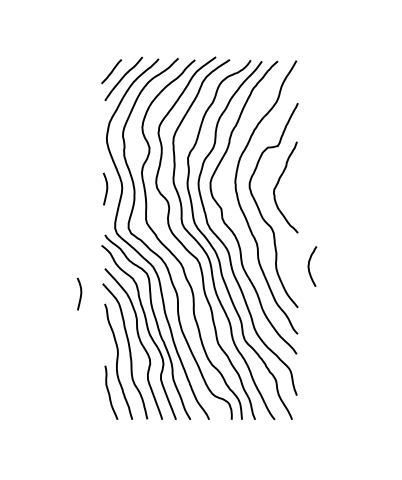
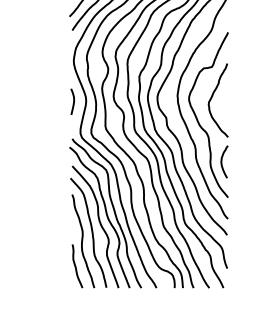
curve: (309, 266) -> (222, 161), moved
curve: (80, 293) -> (52, 186), removed

